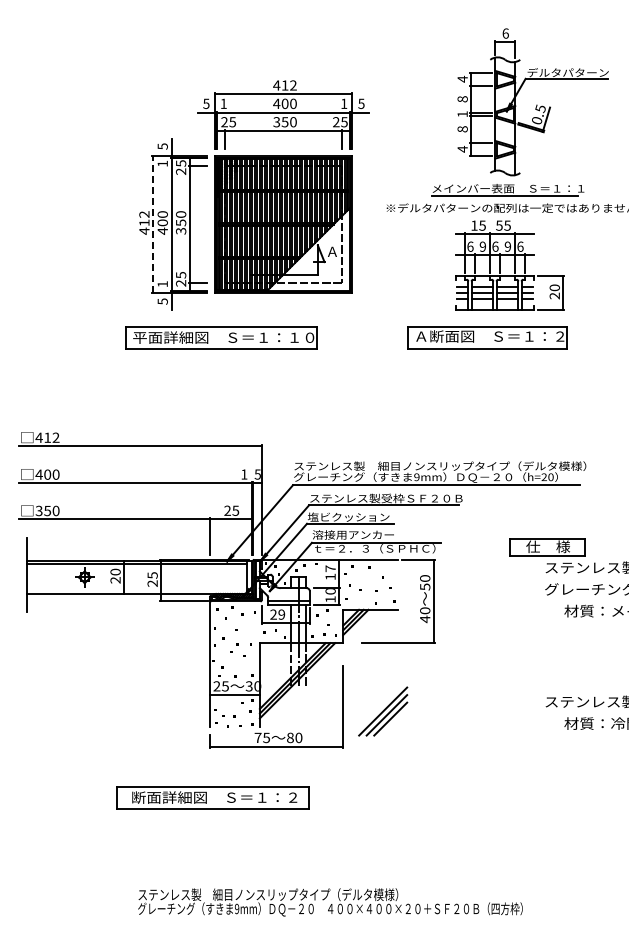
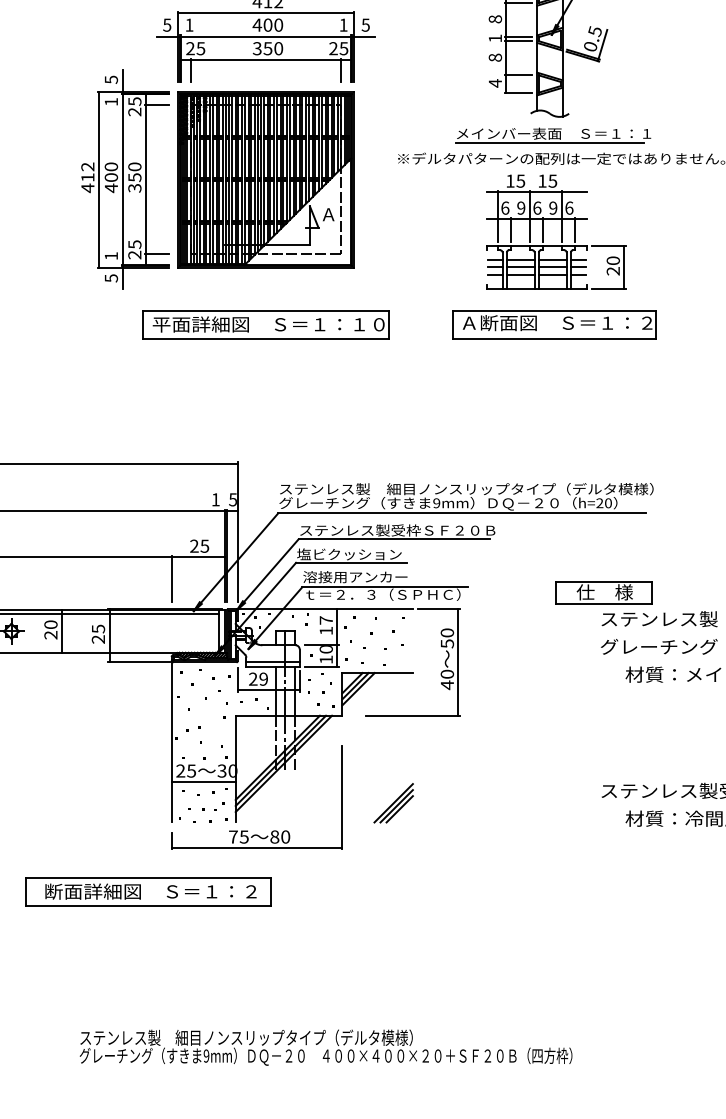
line: (153, 224) -> (99, 179), dashed -> solid
text: (499, 225) -> (542, 180), 55 -> 15
part: (221, 337) -> (265, 324), moved
part: (487, 337) -> (554, 324), moved
part: (383, 711) -> (393, 803), size x0.62
part: (212, 797) -> (148, 891), moved

